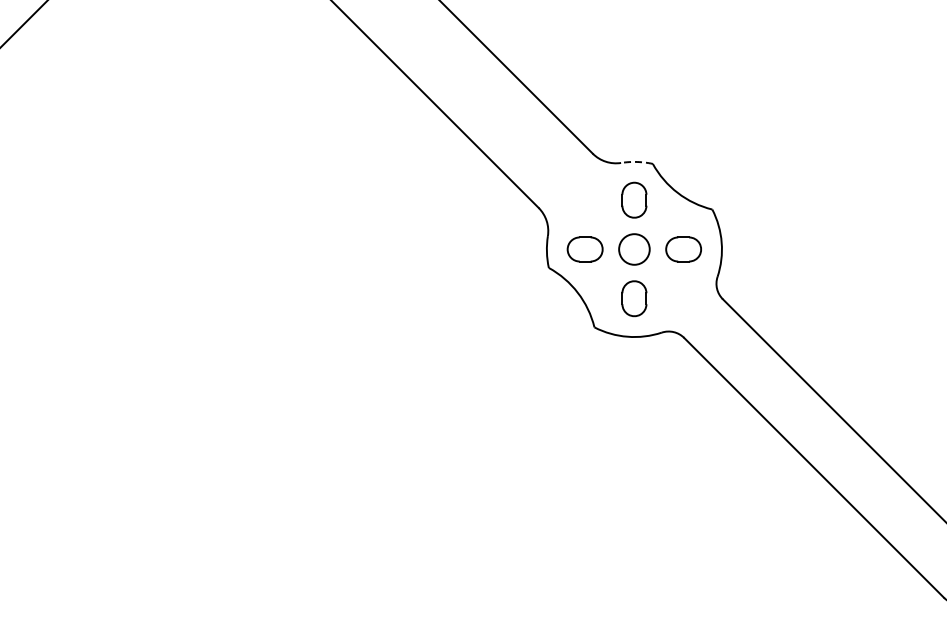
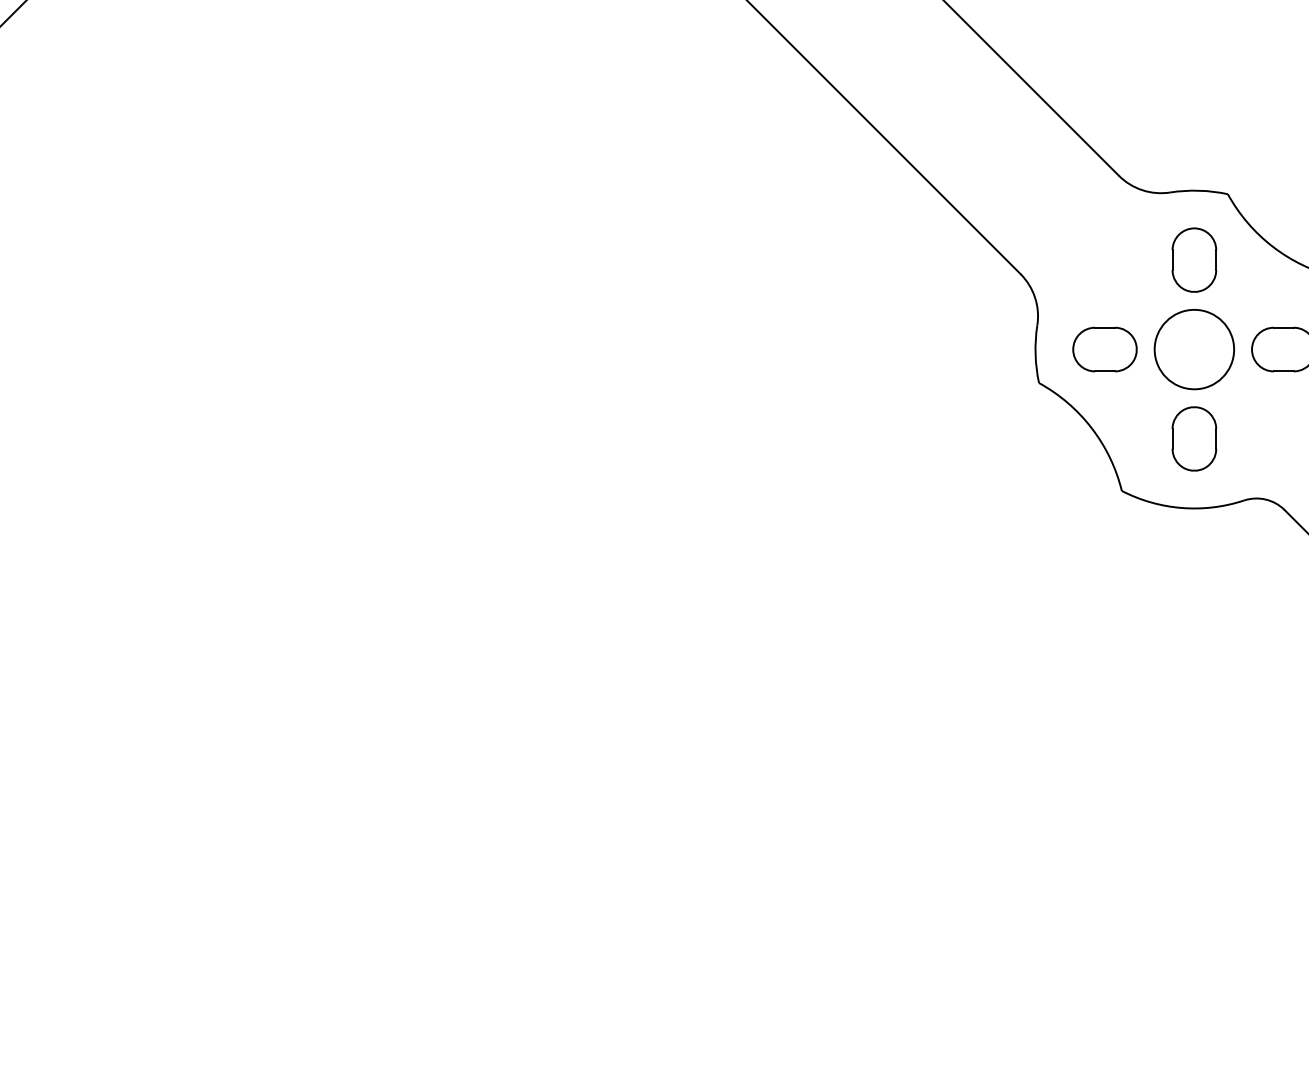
arc: (637, 161) -> (1199, 189), dashed -> solid
circle: (634, 249) -> (1194, 349), size x1.43

